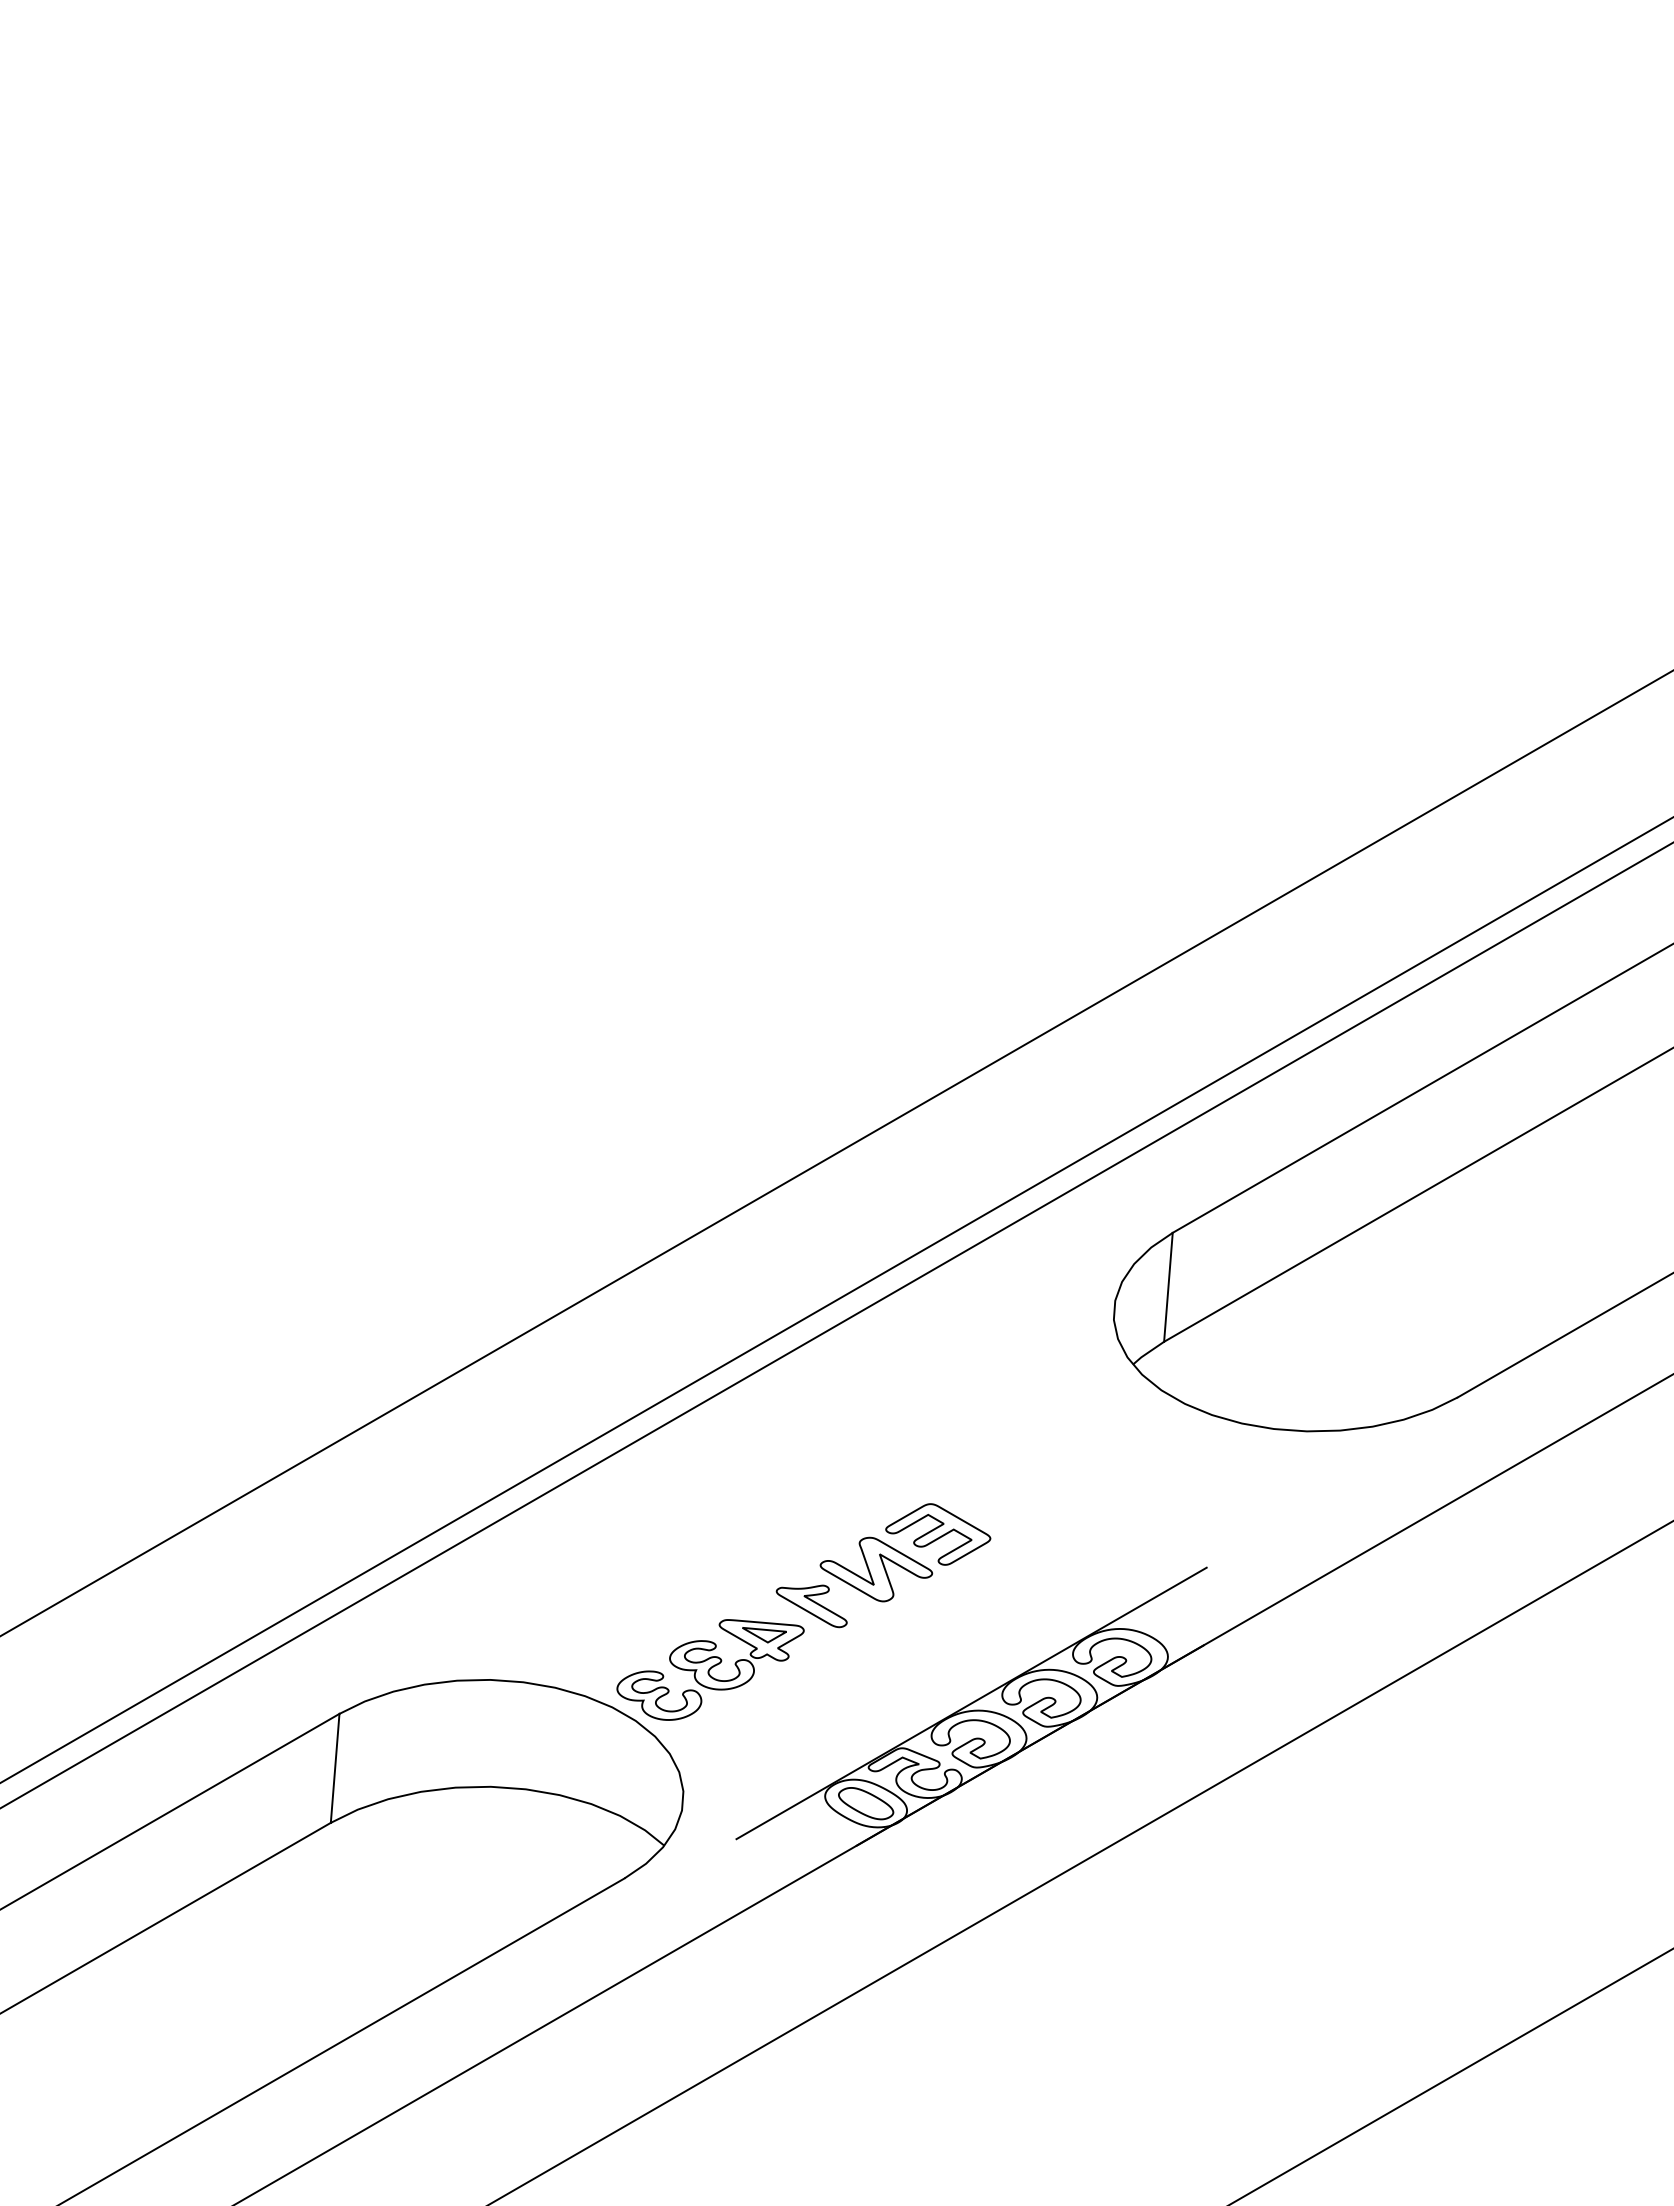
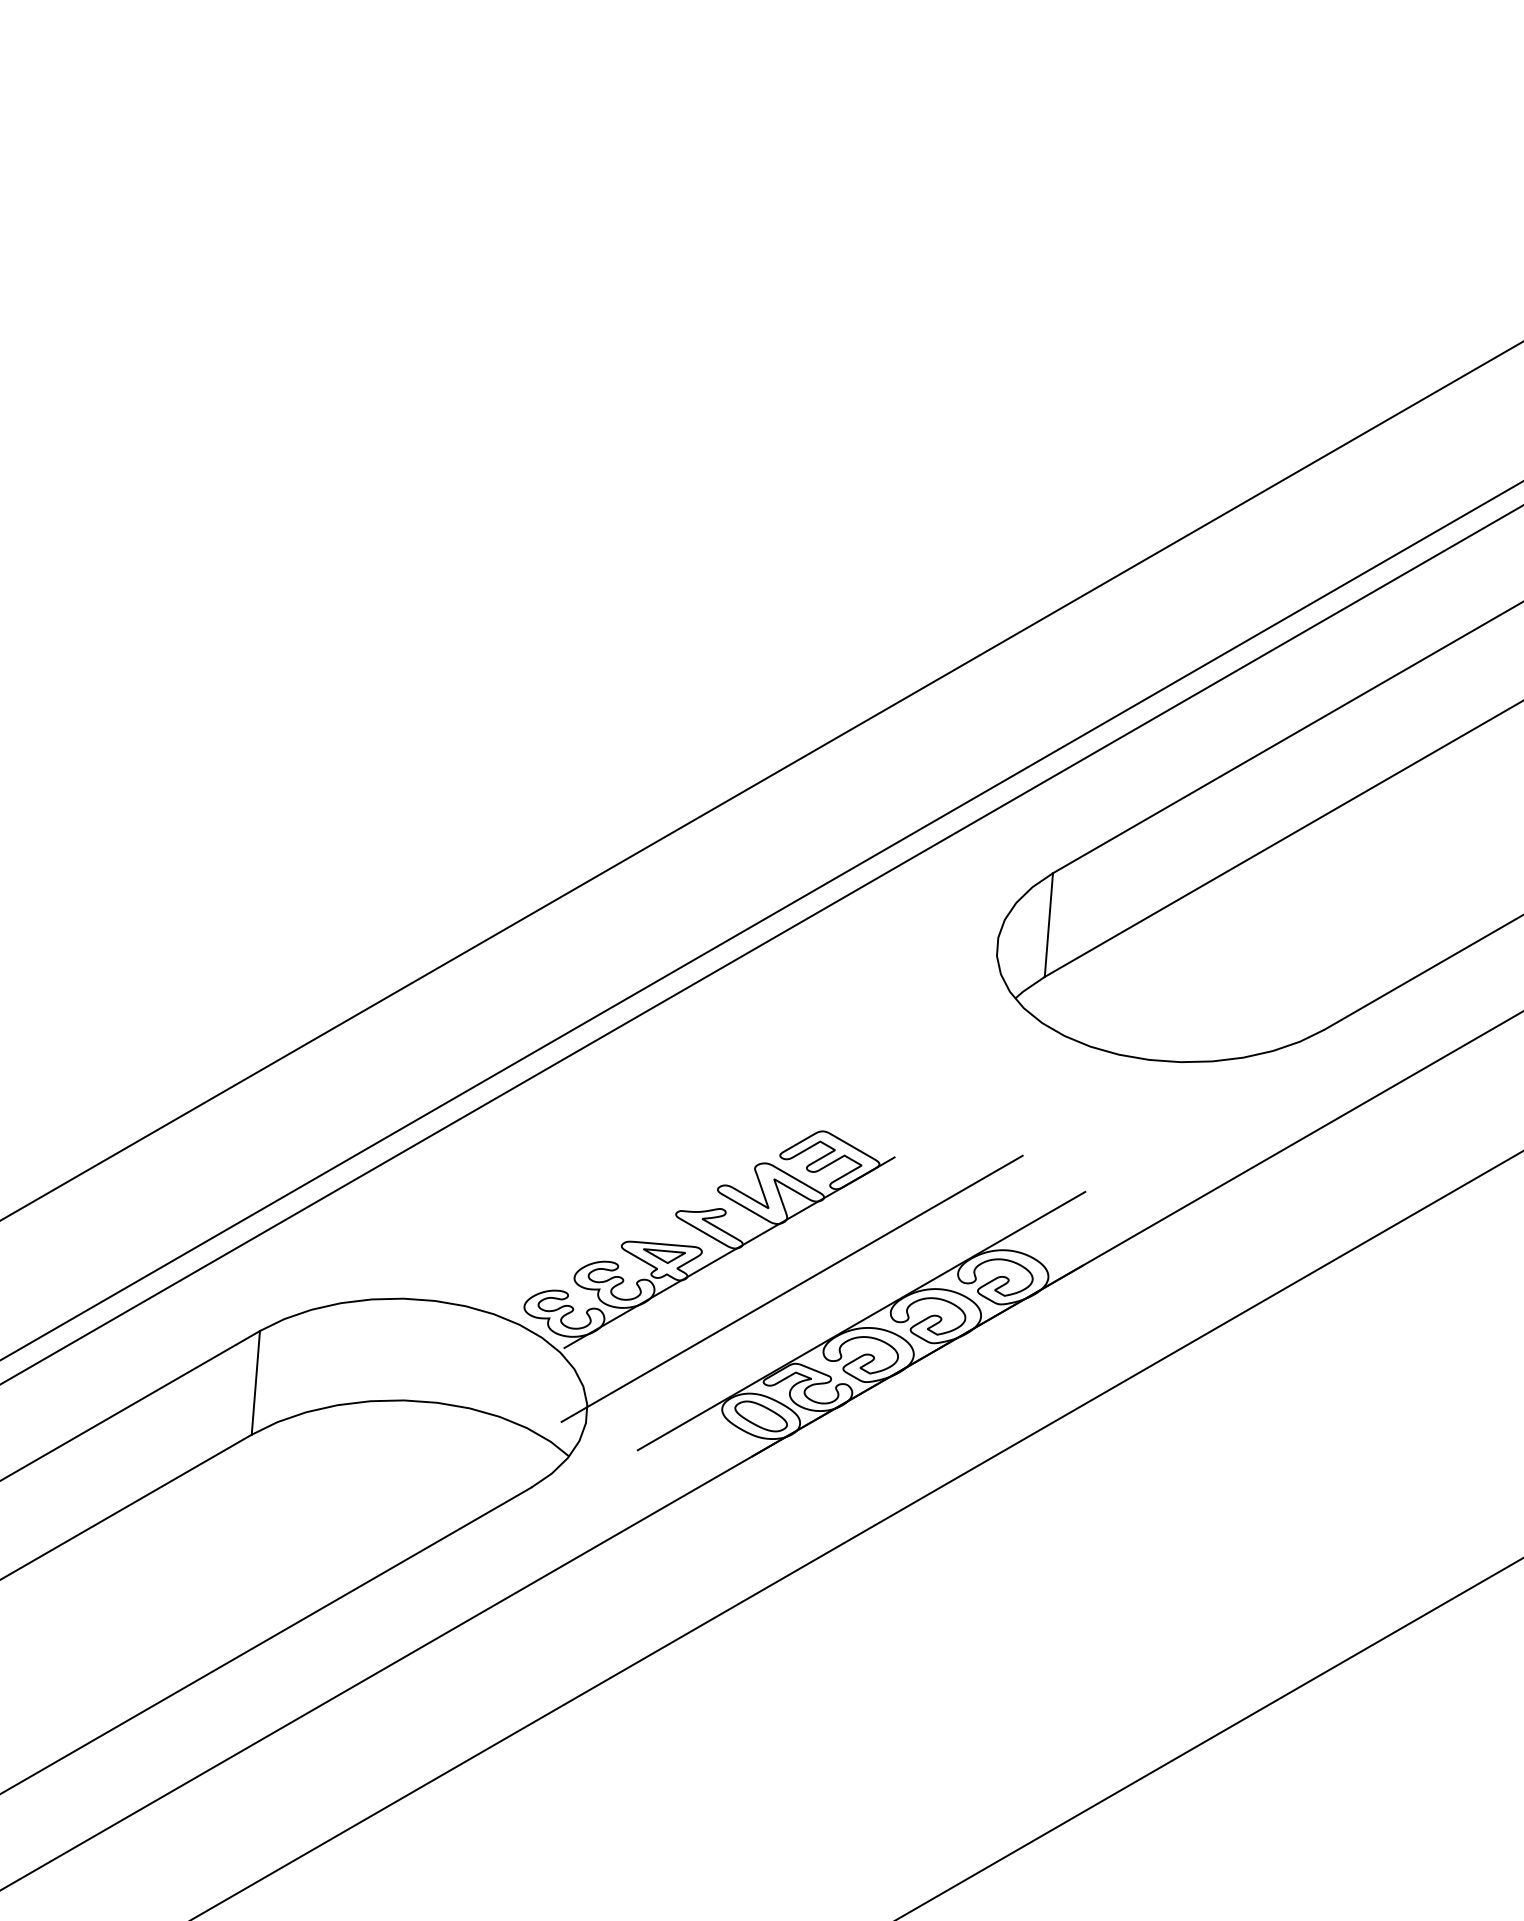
line: (832, 1631) -> (729, 1252), added
line: (898, 1669) -> (791, 1288), added

